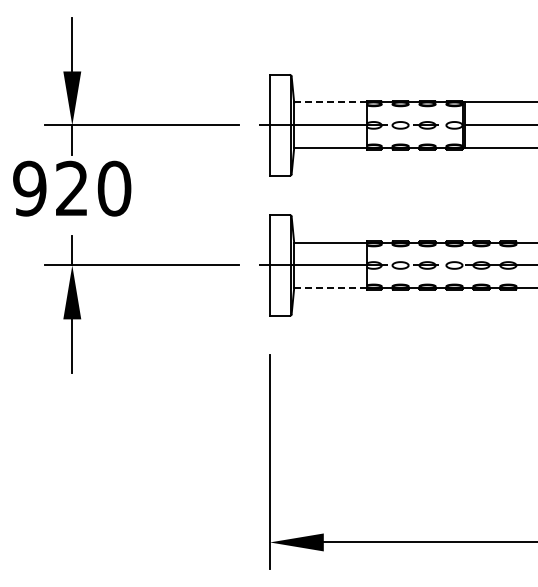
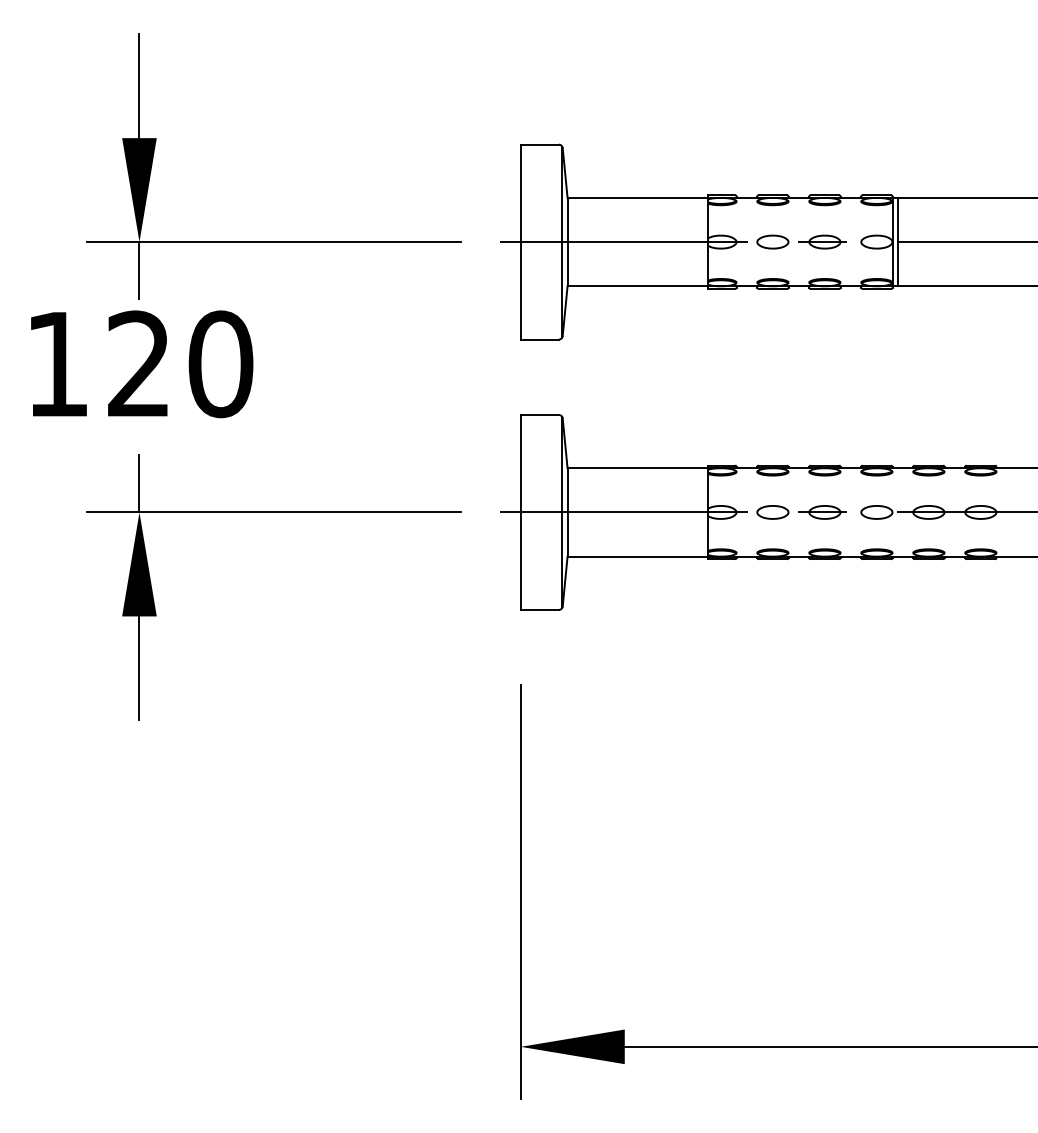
line: (331, 102) -> (639, 197), dashed -> solid
text: (29, 188) -> (56, 363), 920 -> 120
line: (331, 288) -> (639, 556), dashed -> solid

